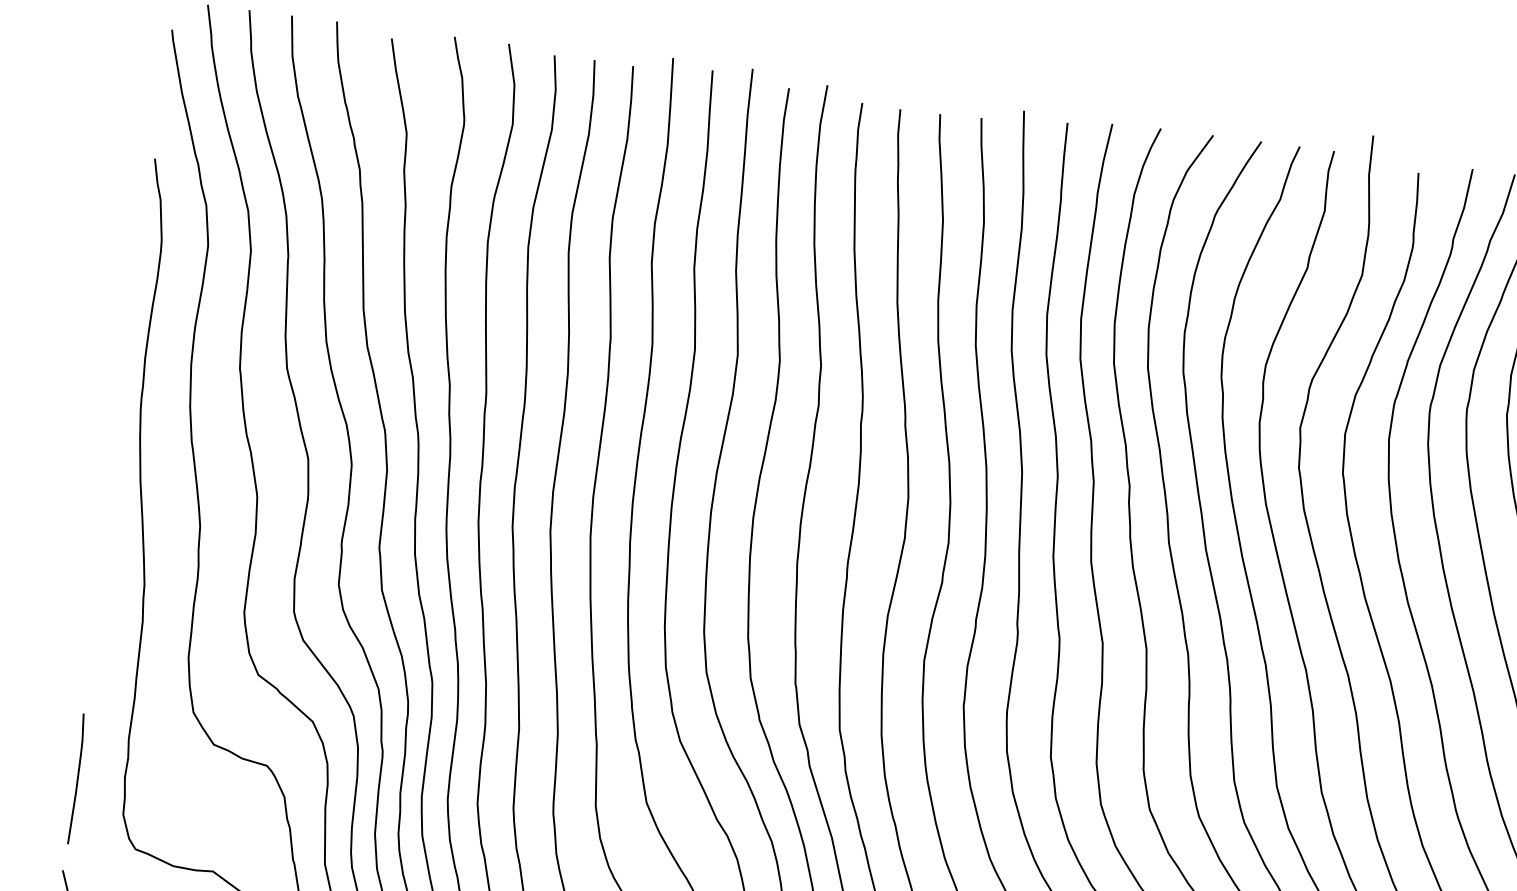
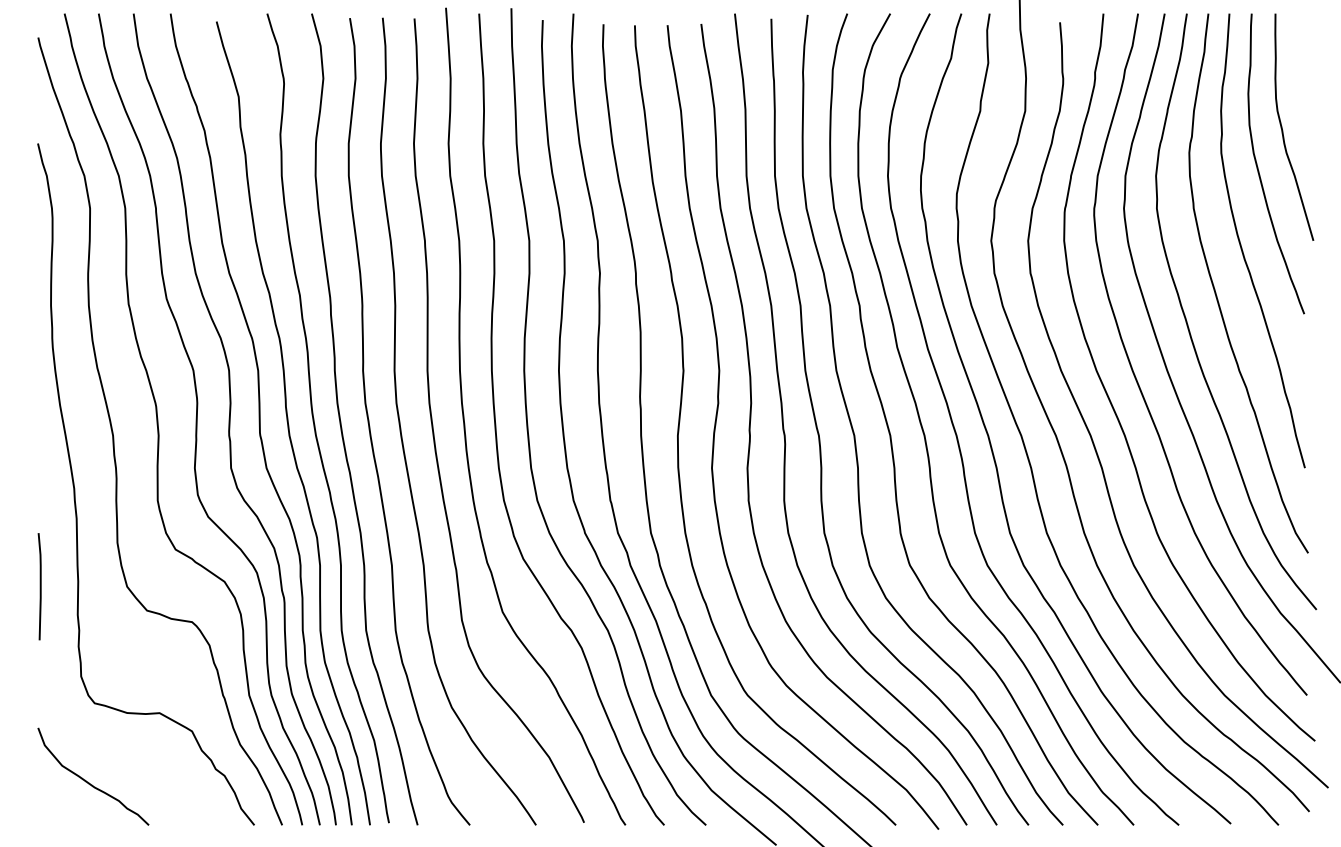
line: (76, 778) -> (39, 586), moved

